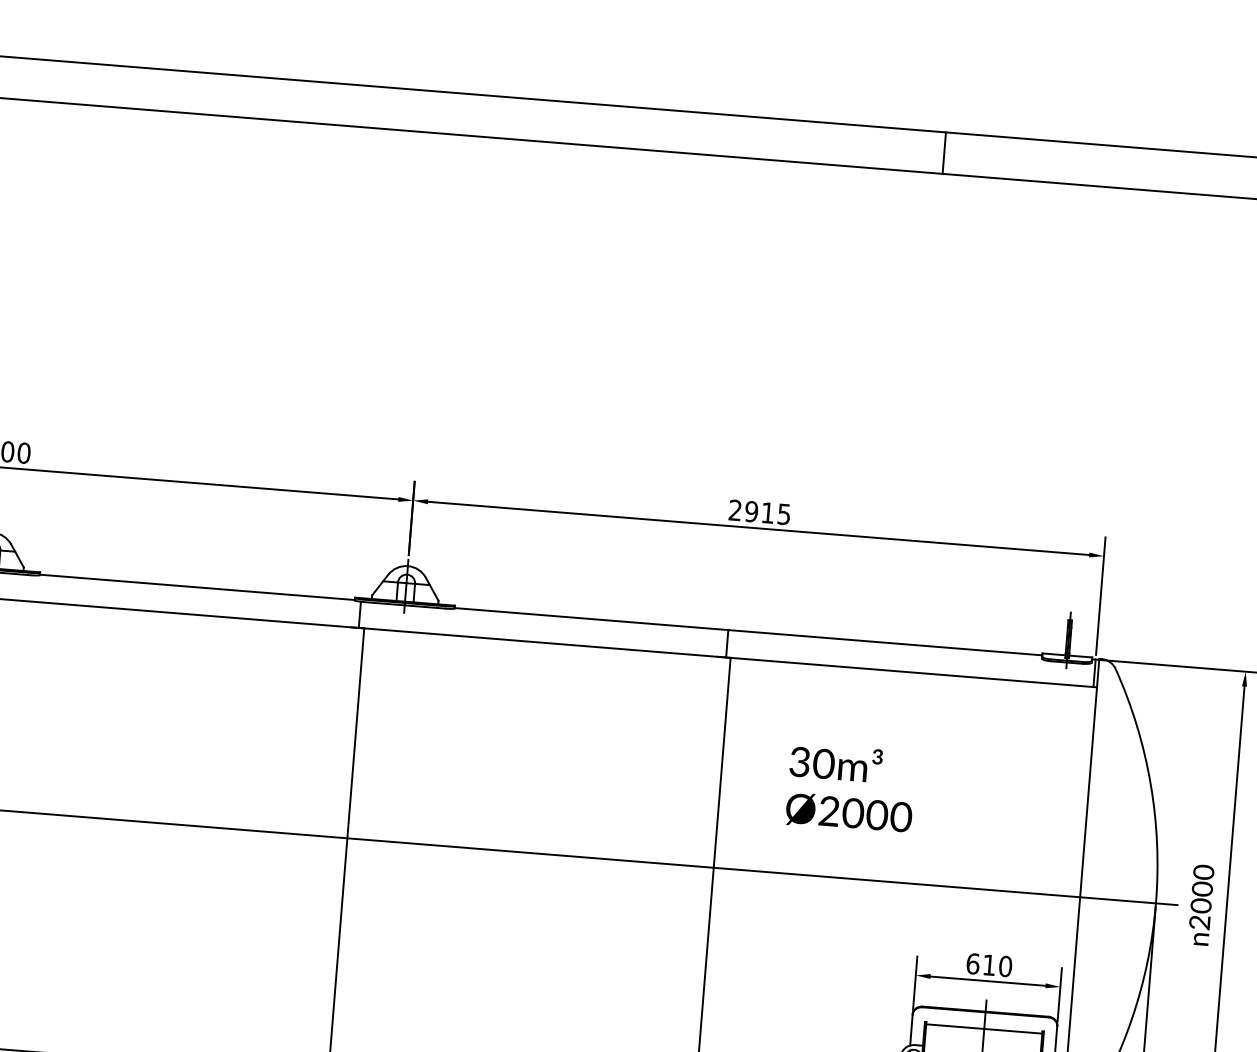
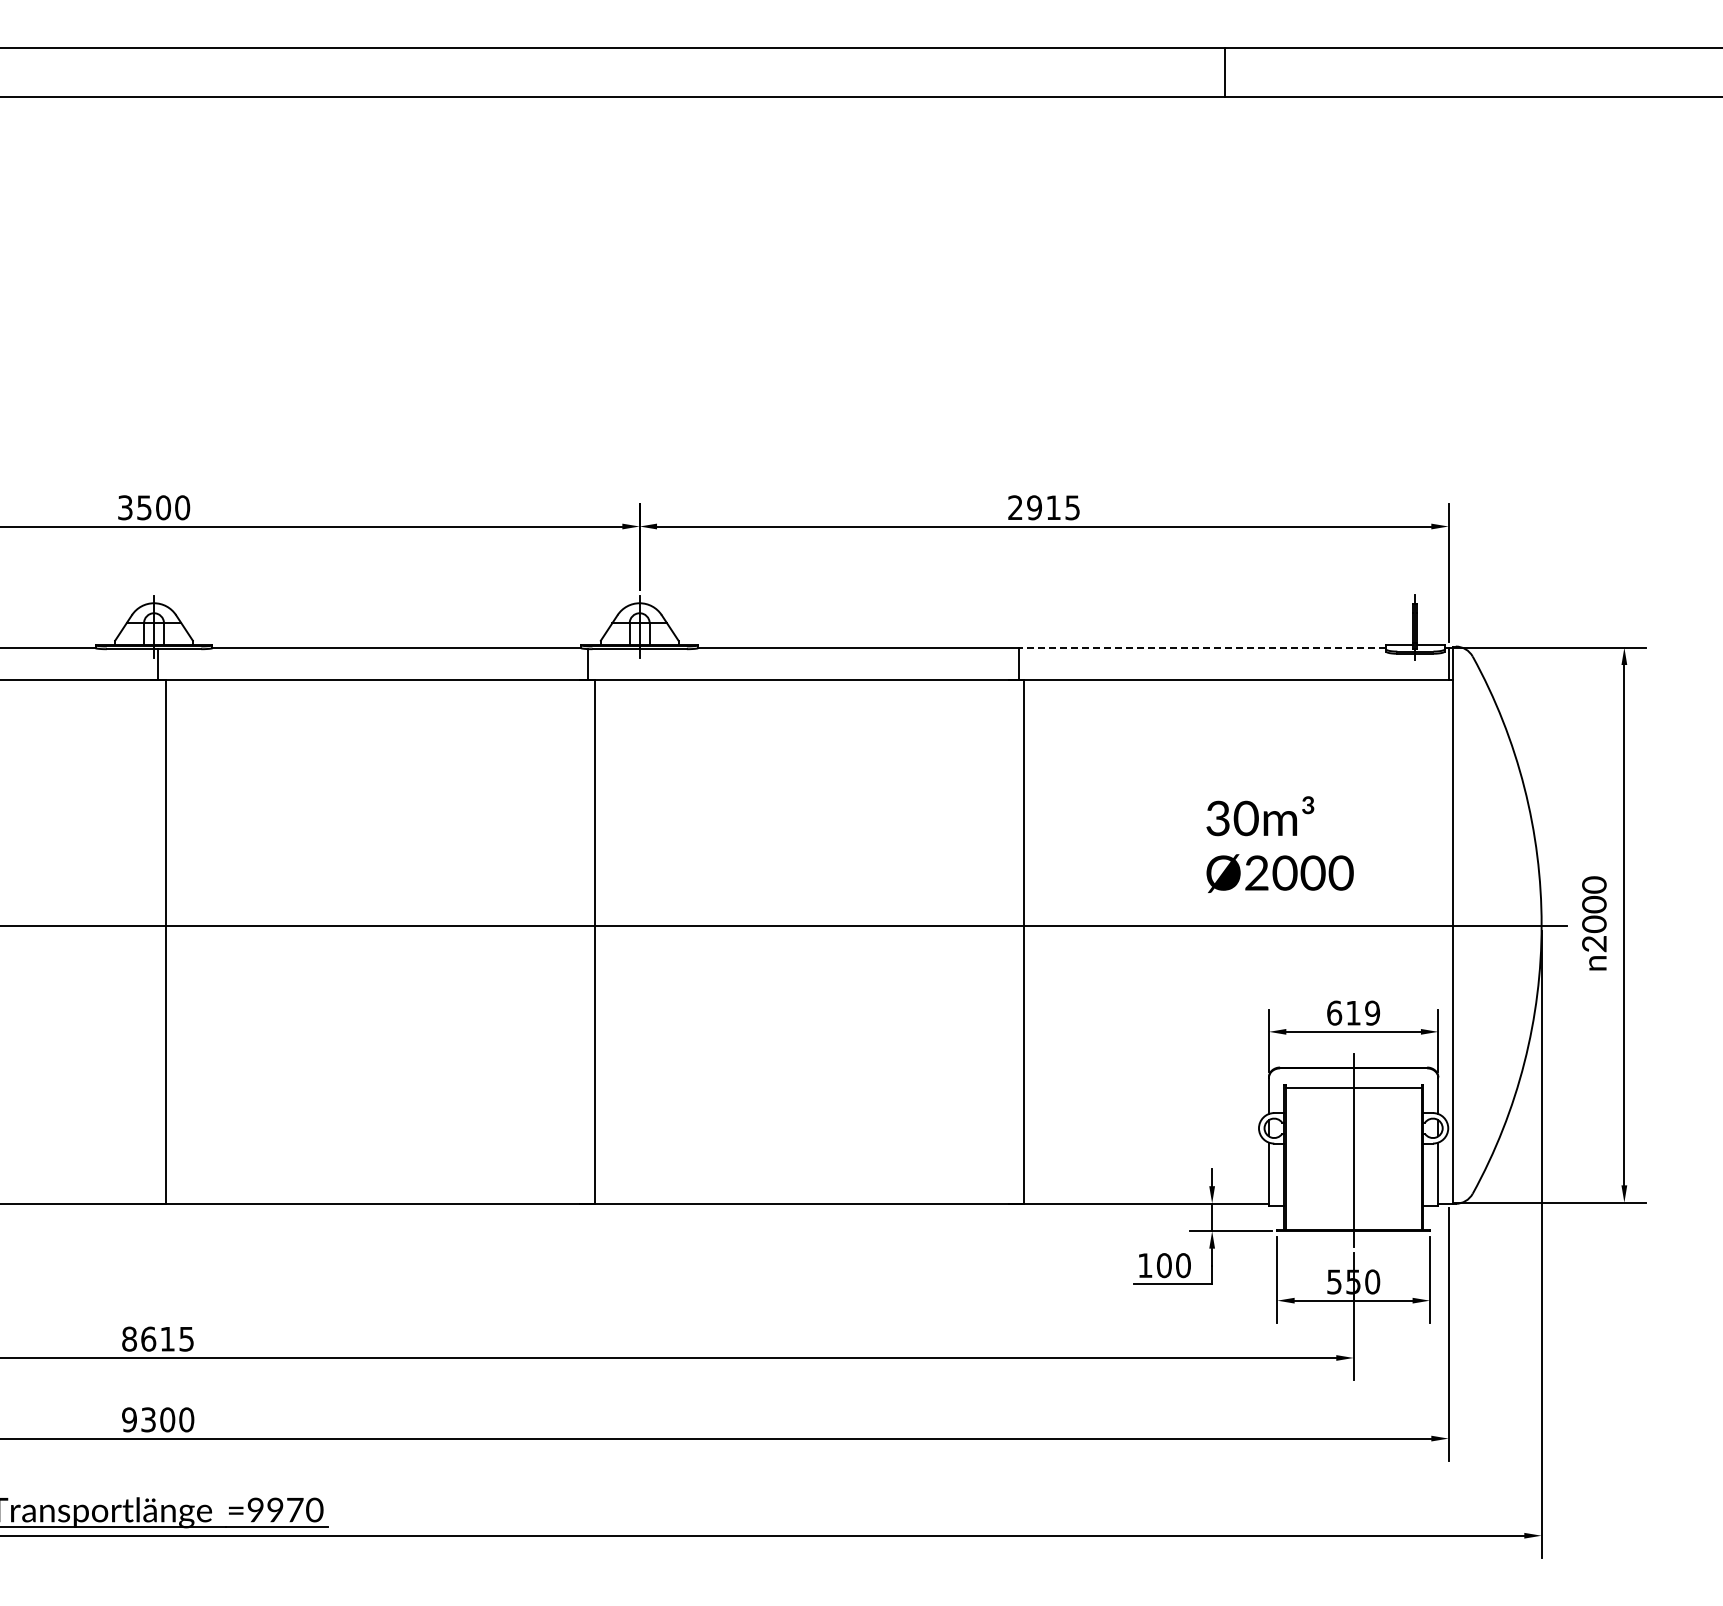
line: (885, 642) -> (1202, 647), solid -> dashed
text: (850, 788) -> (1279, 844), moved
text: (1005, 965) -> (1372, 1012), 610 -> 619

